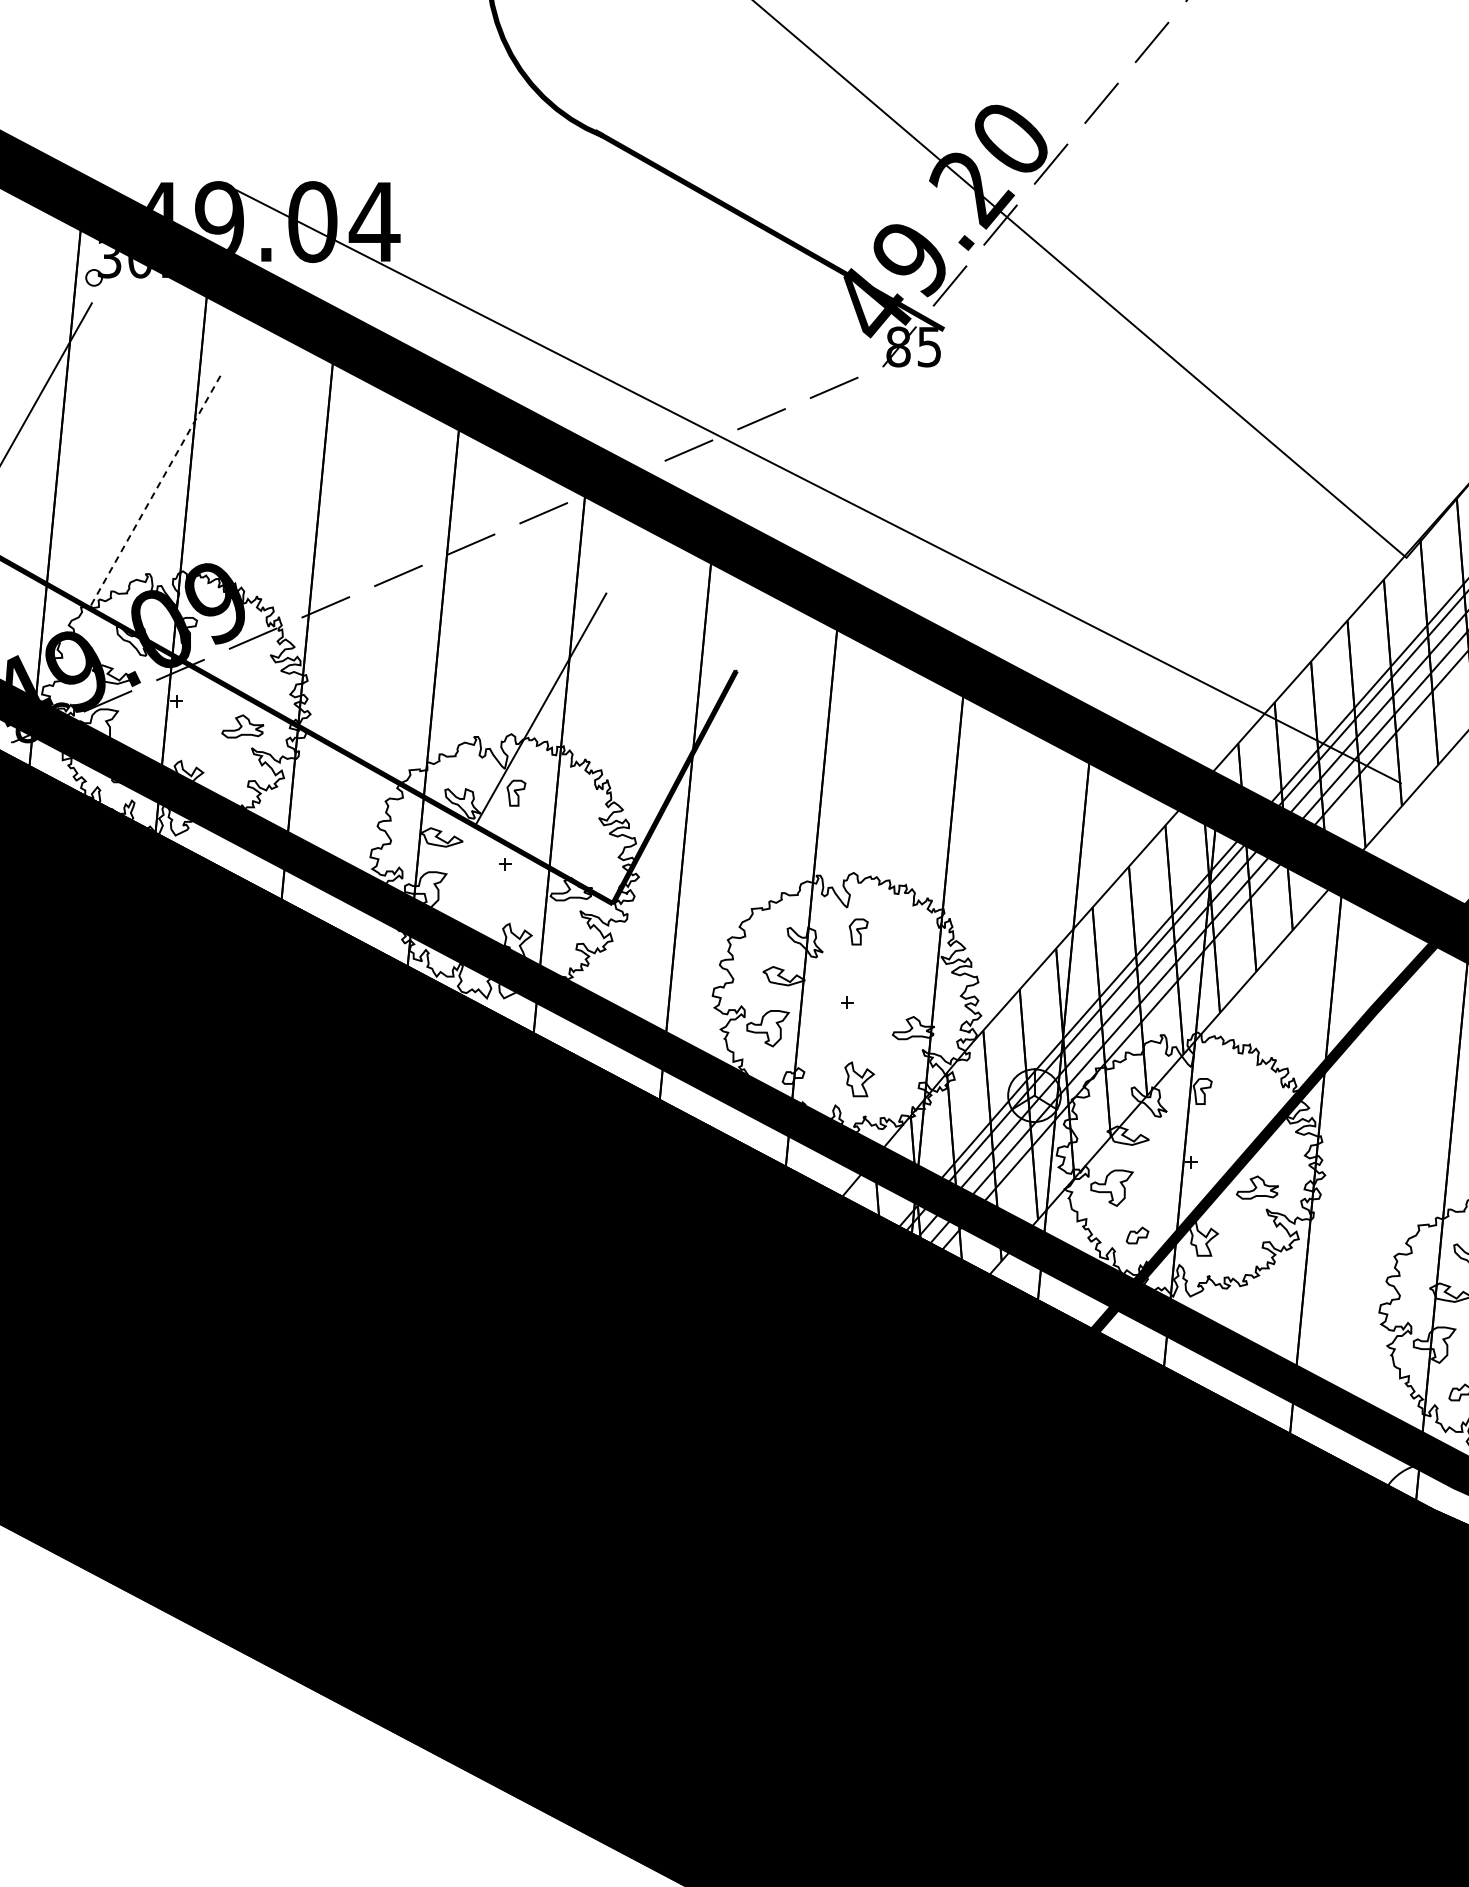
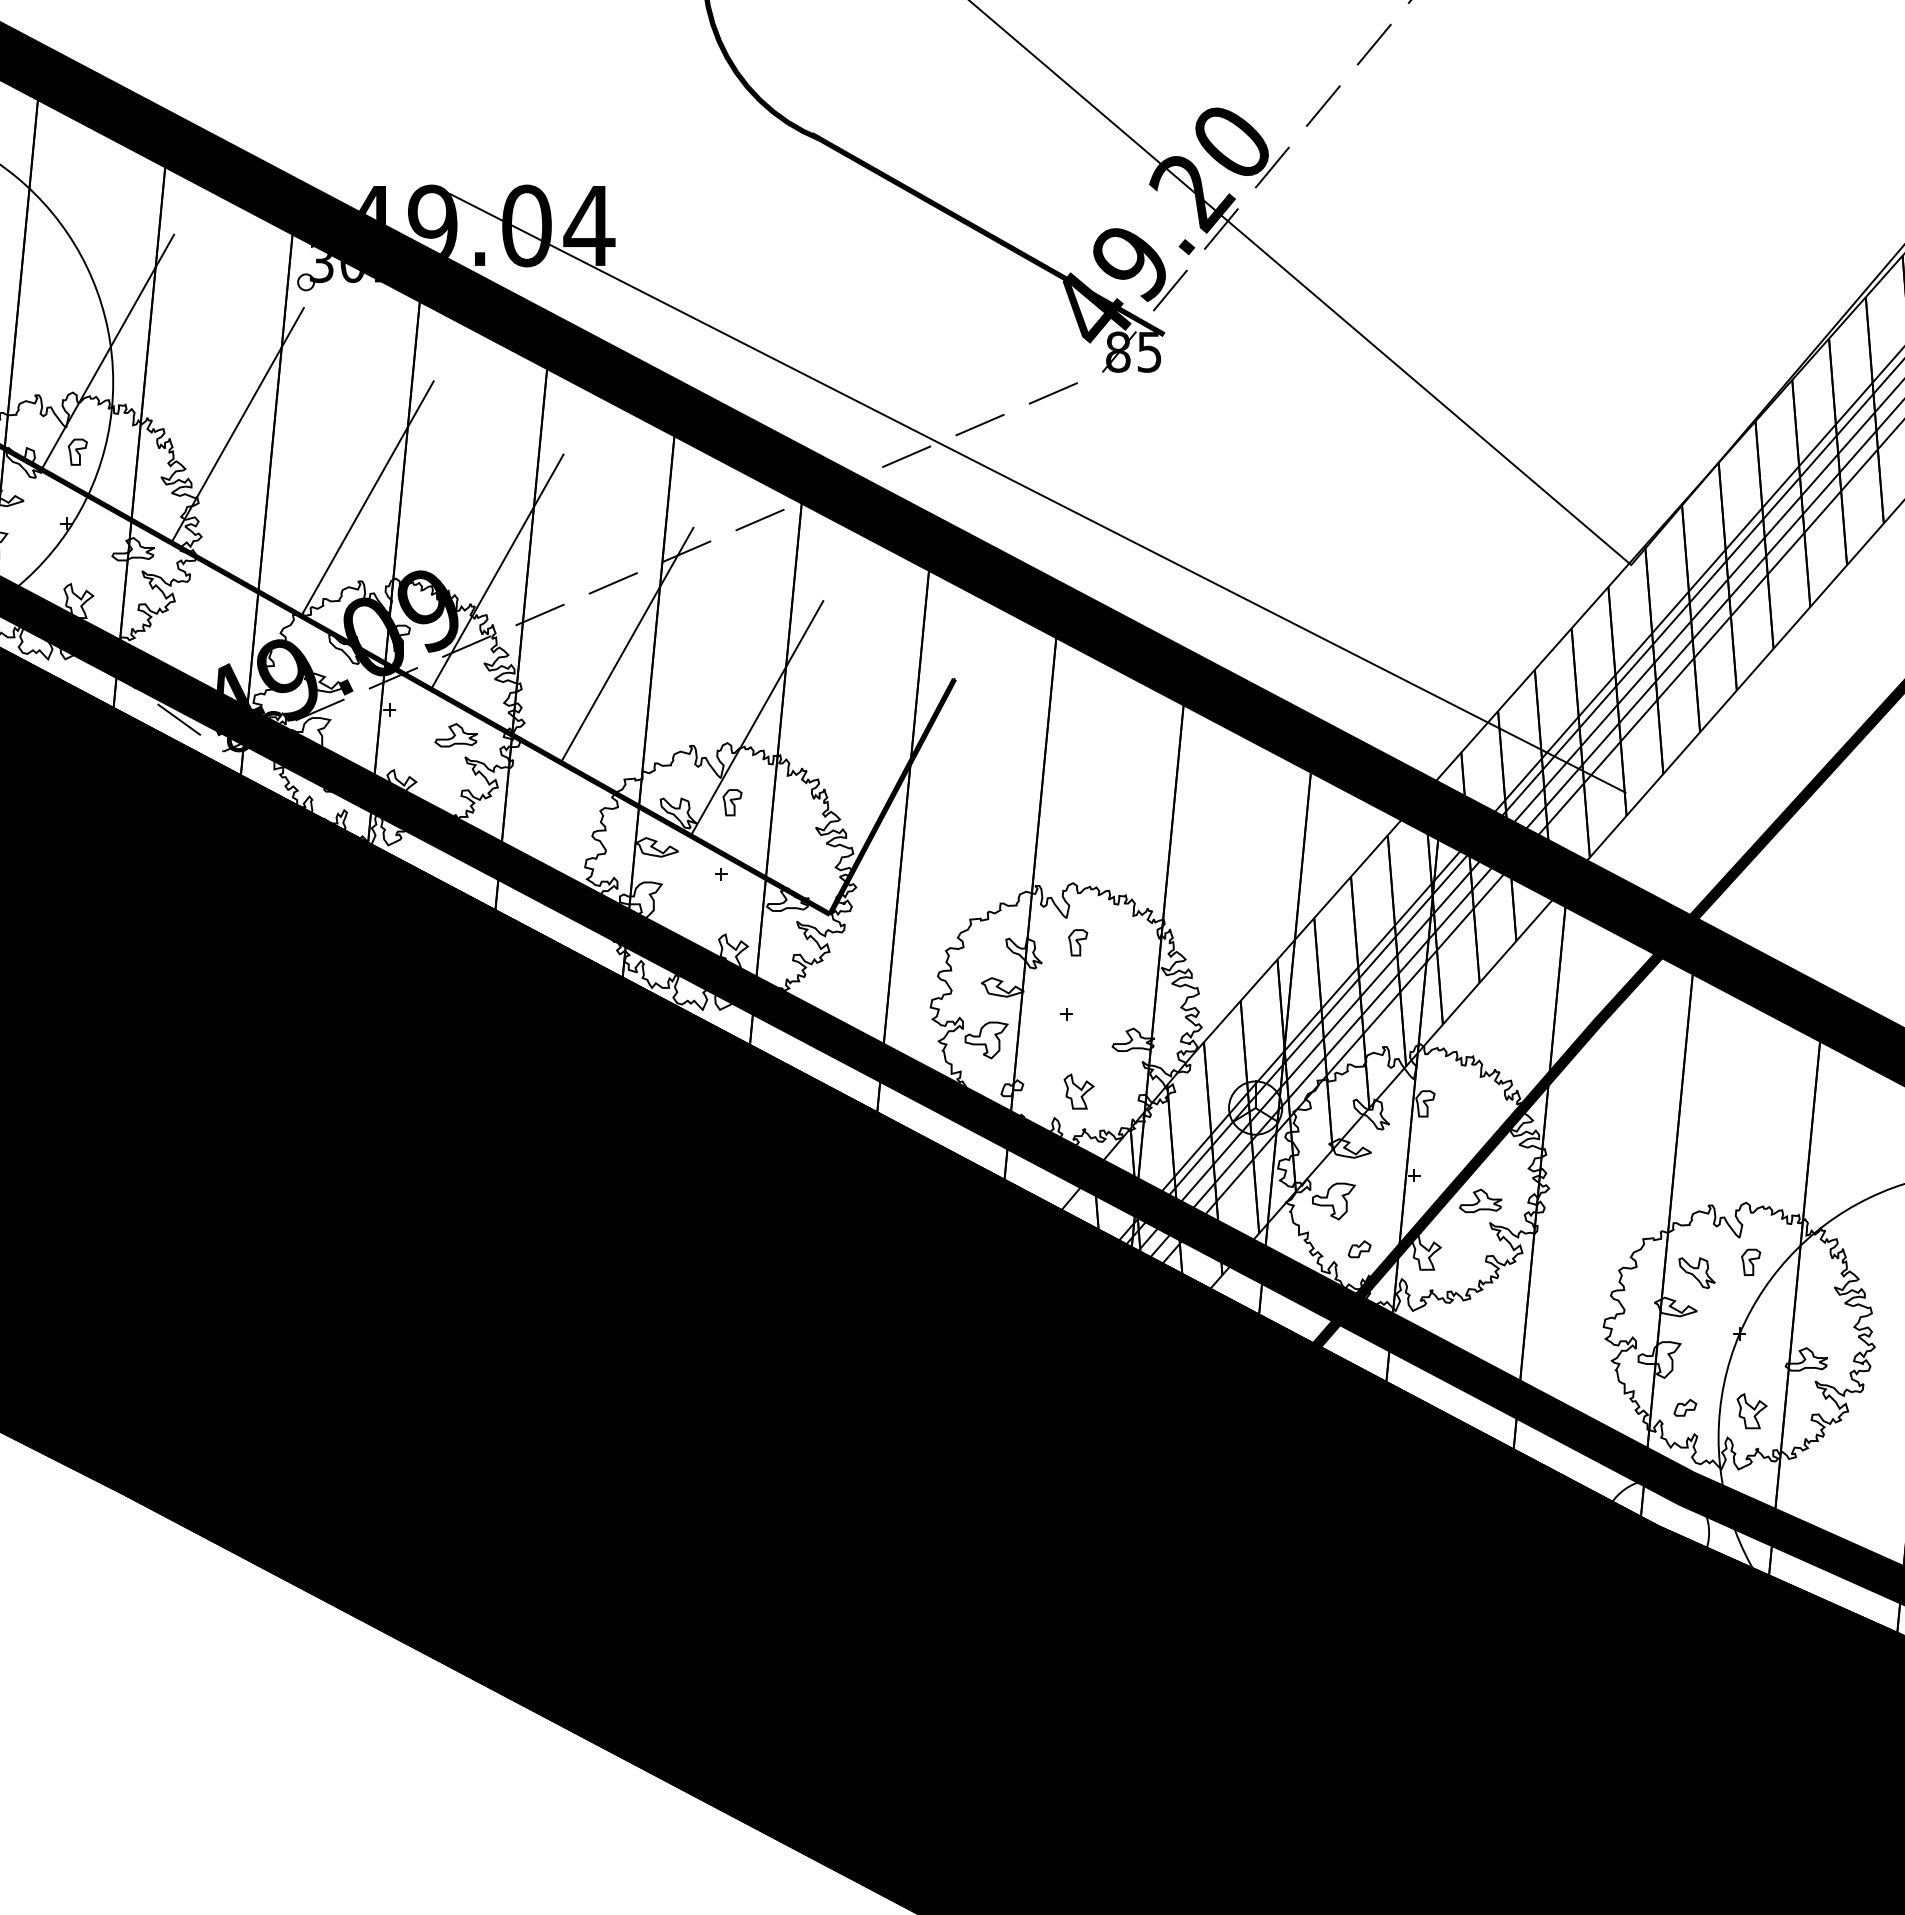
line: (154, 491) -> (367, 498), dashed -> solid
line: (283, 564) -> (497, 571), added
line: (412, 636) -> (627, 644), added

